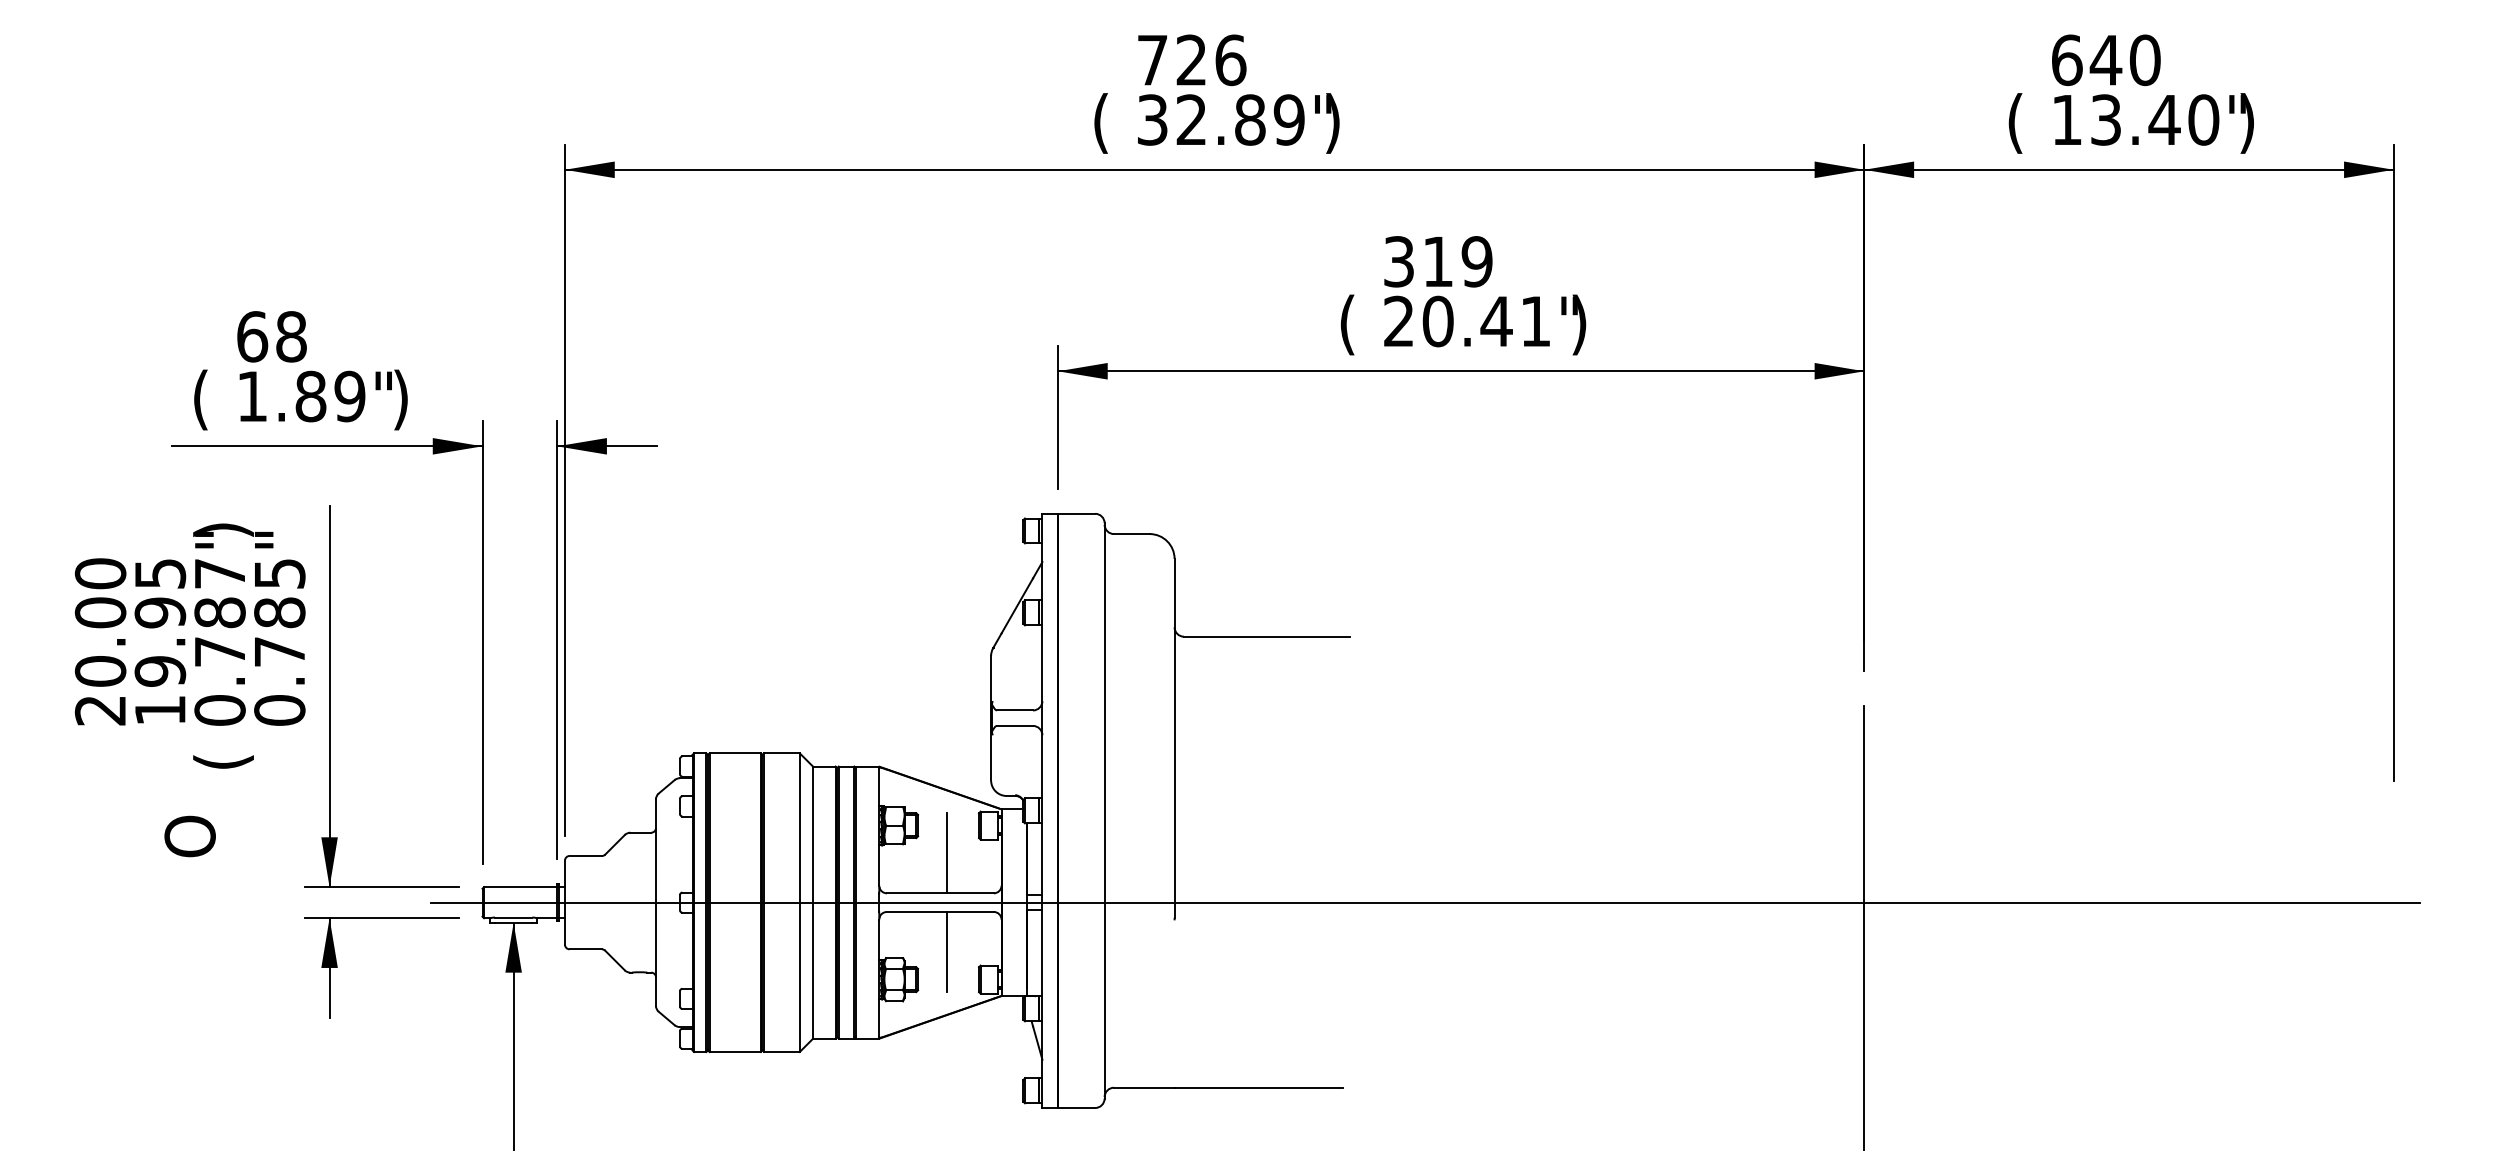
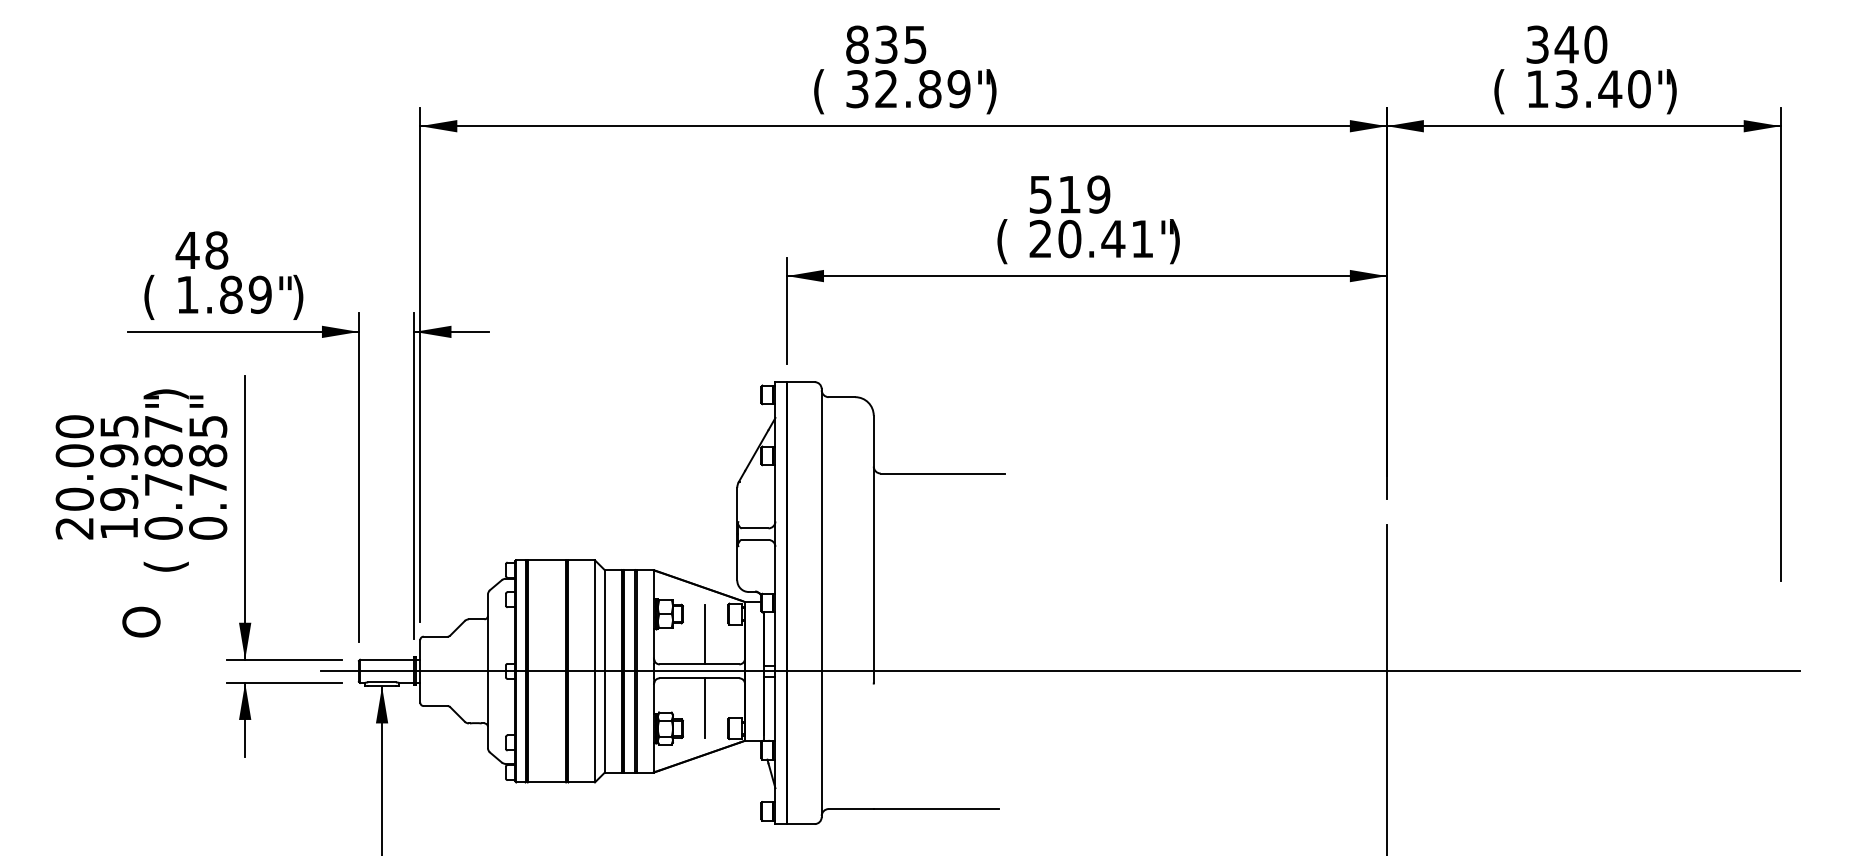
text: (1191, 60) -> (886, 44), 726 -> 835
text: (2067, 60) -> (1537, 44), 640 -> 340
text: (1398, 261) -> (1040, 194), 319 -> 519
text: (252, 336) -> (187, 250), 68 -> 48

